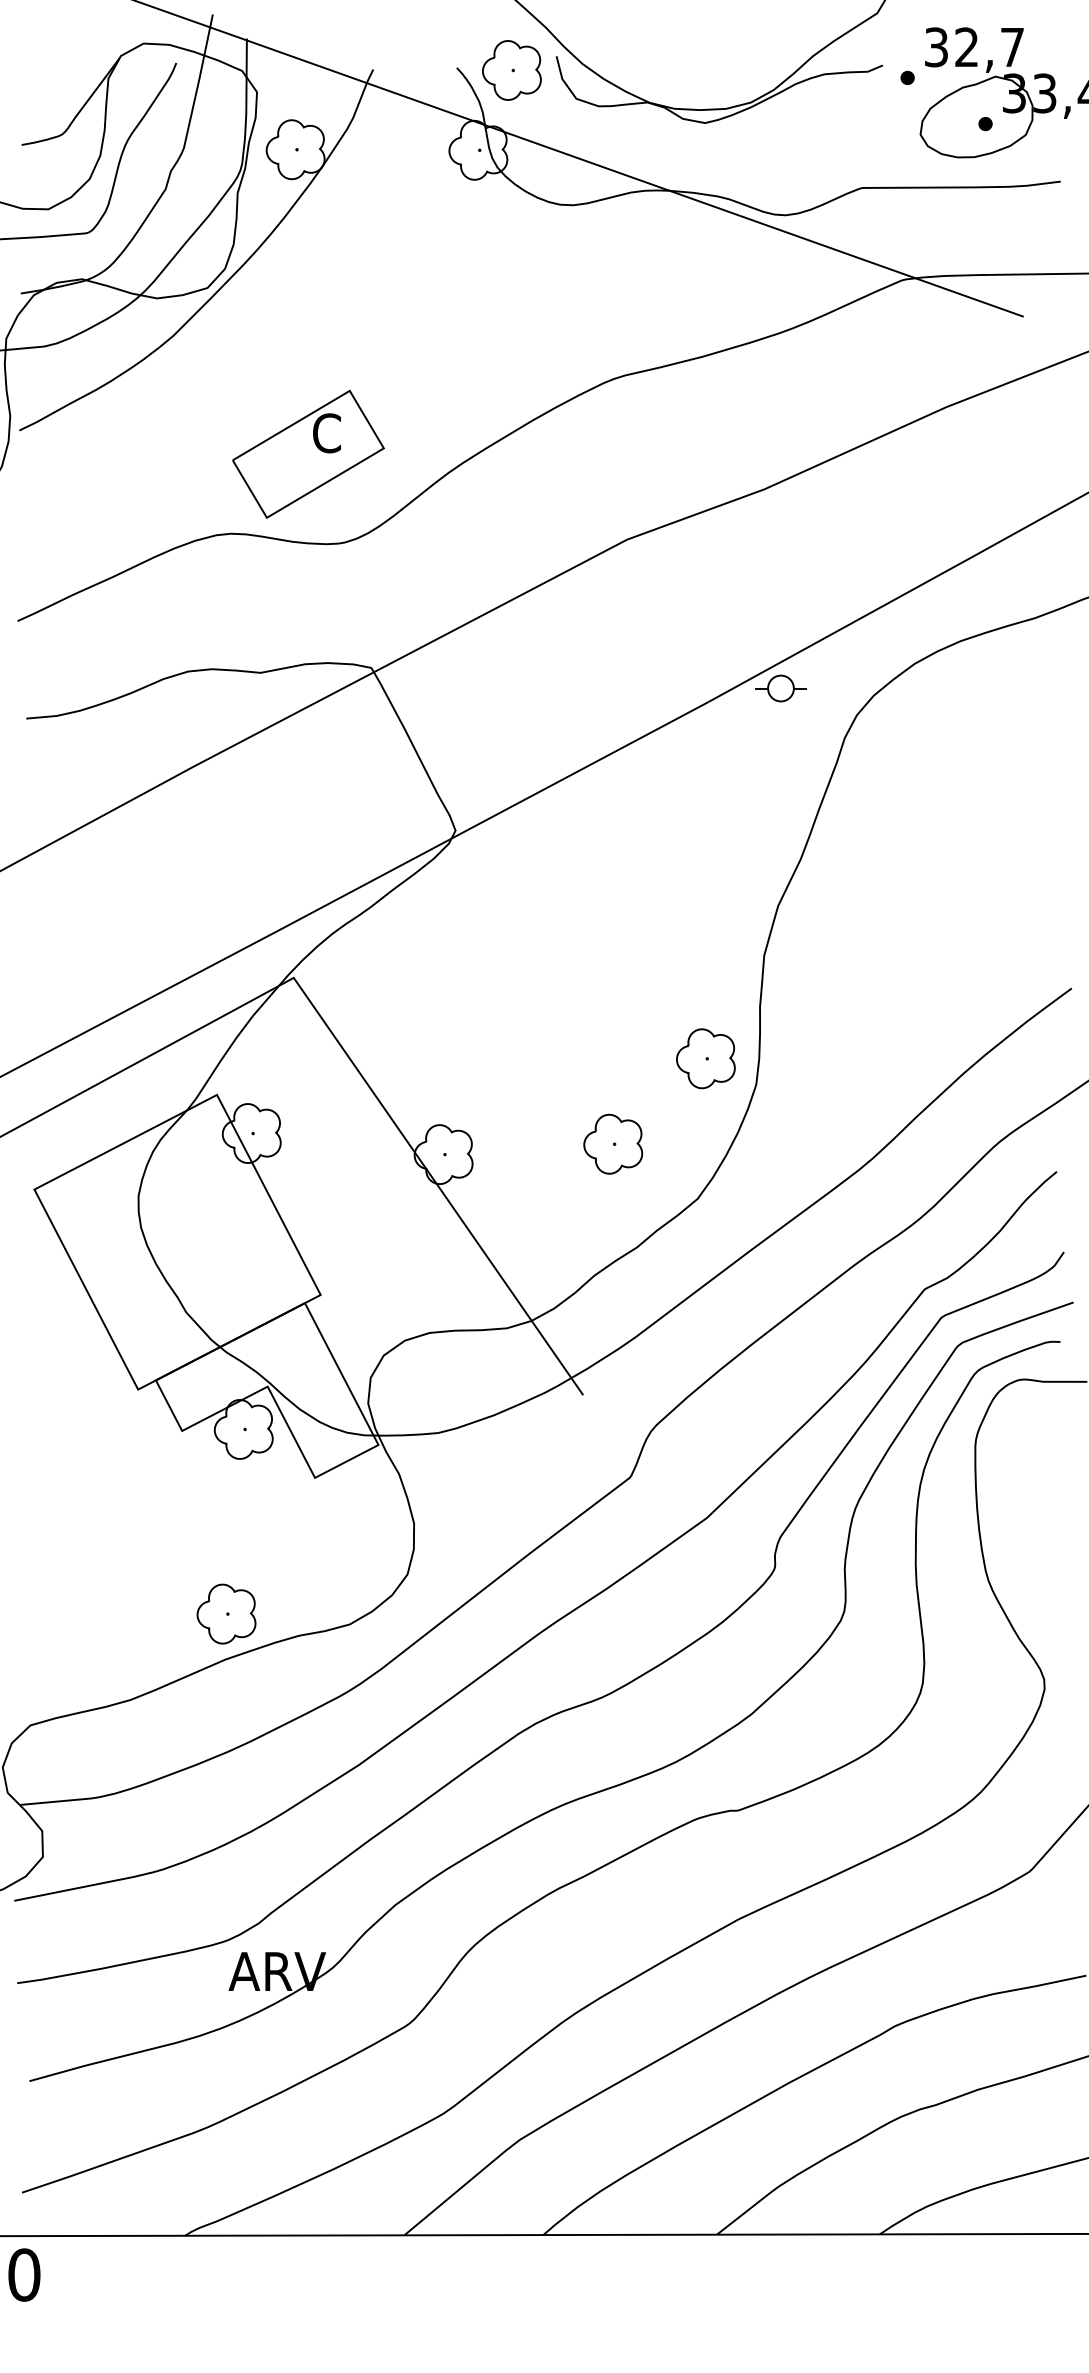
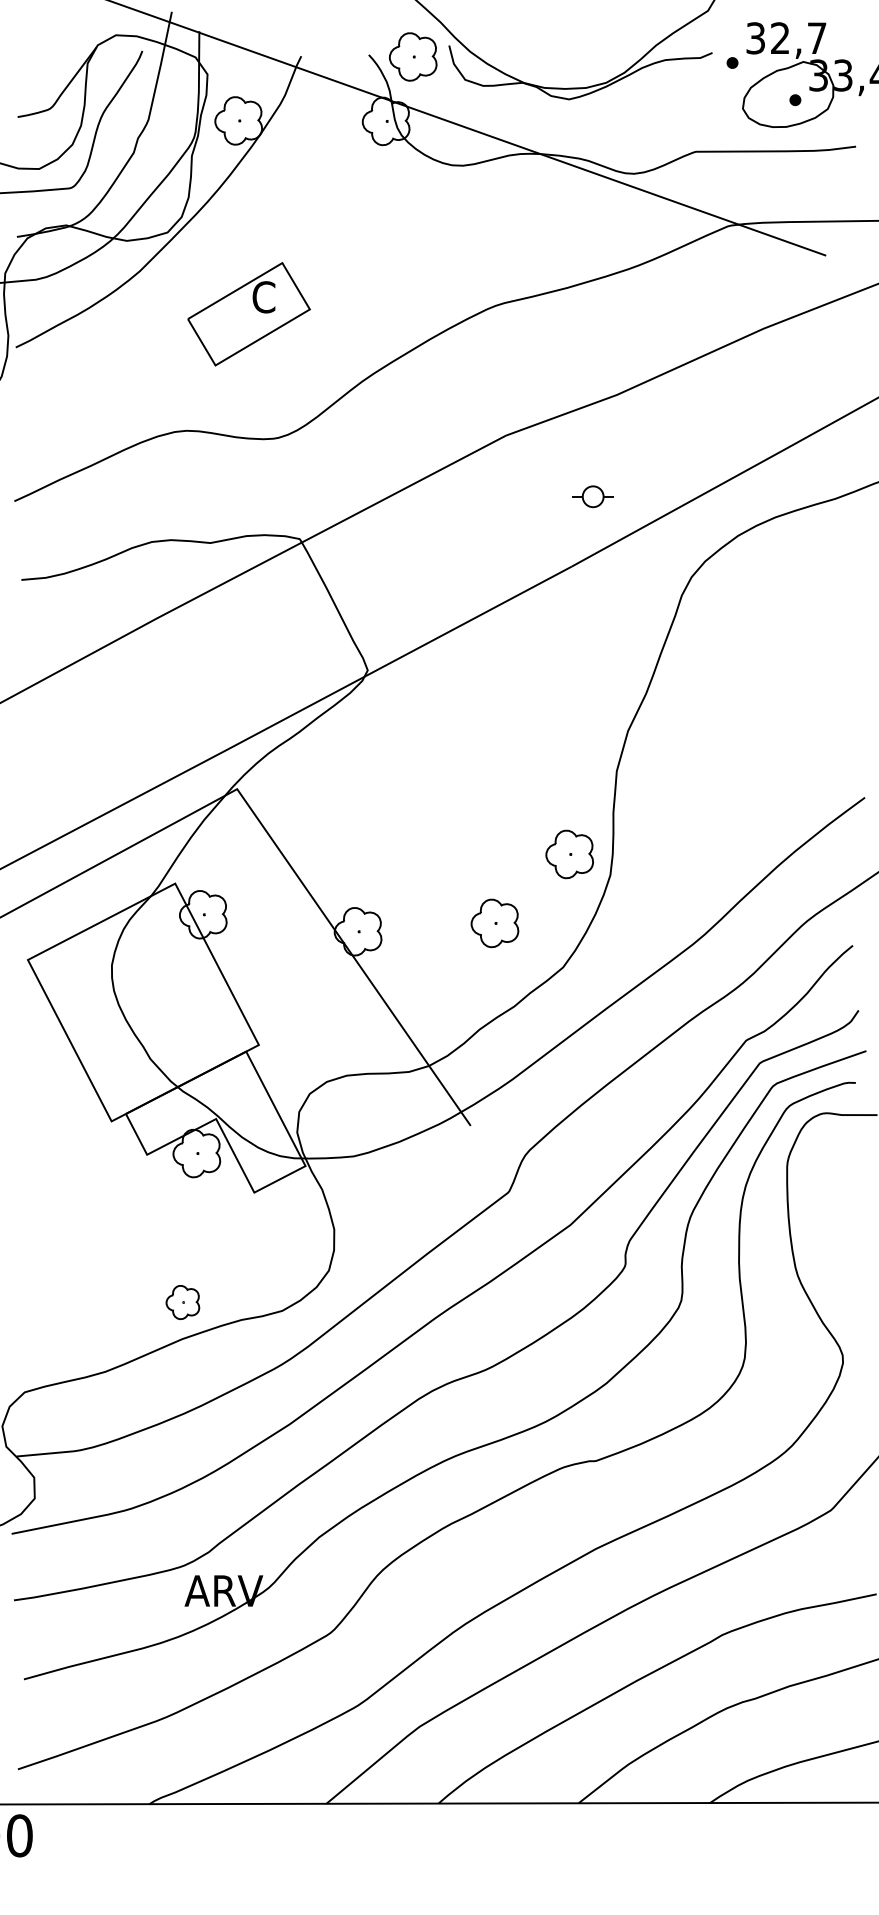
part: (308, 454) -> (249, 314), moved
part: (780, 688) -> (592, 496), moved
part: (226, 1613) -> (182, 1302), size x0.7

